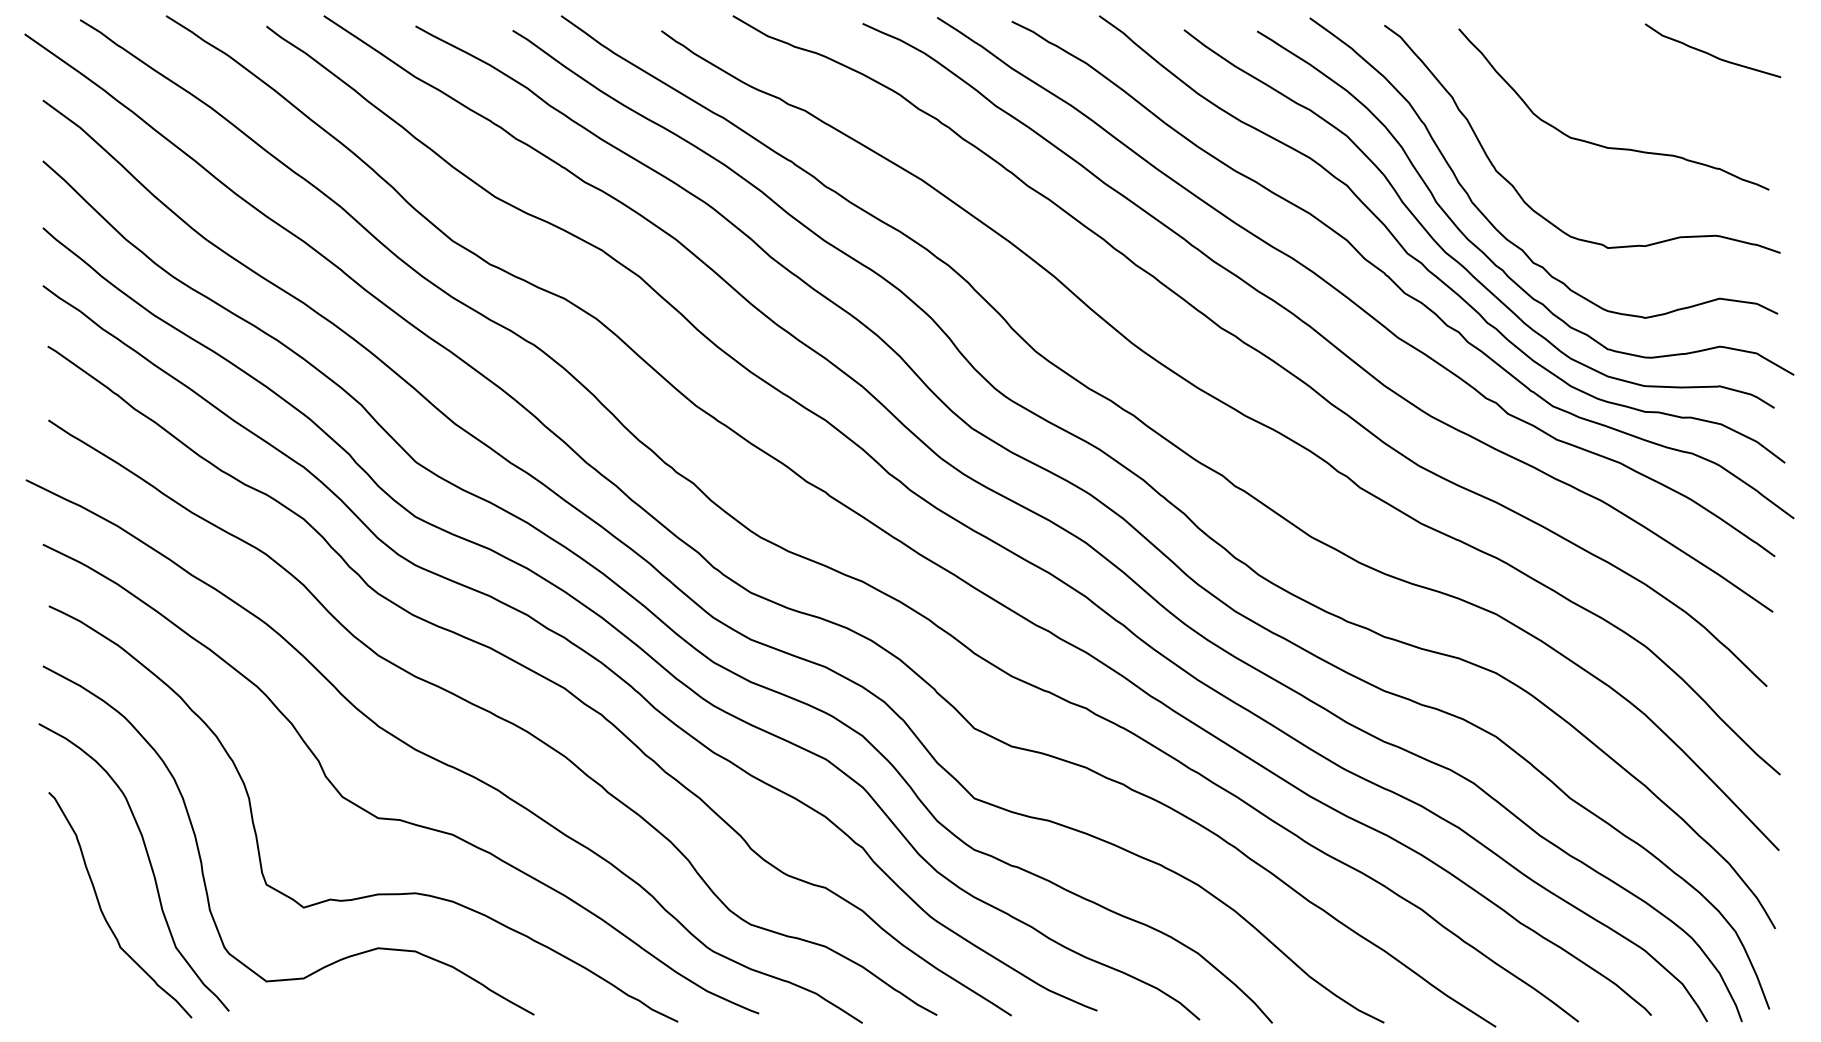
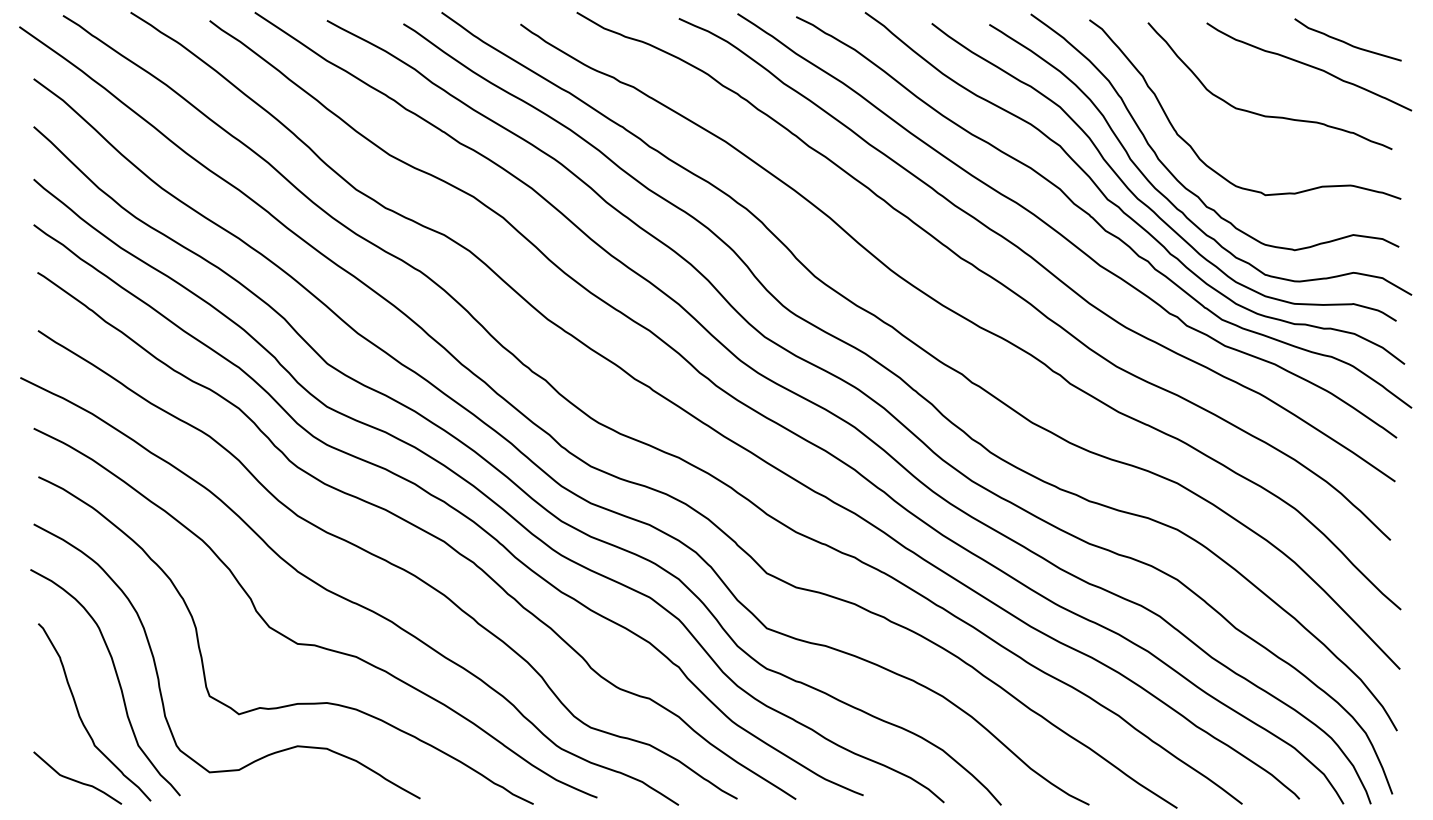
curve: (1663, 84) -> (1309, 66), added
curve: (97, 991) -> (76, 780), added

